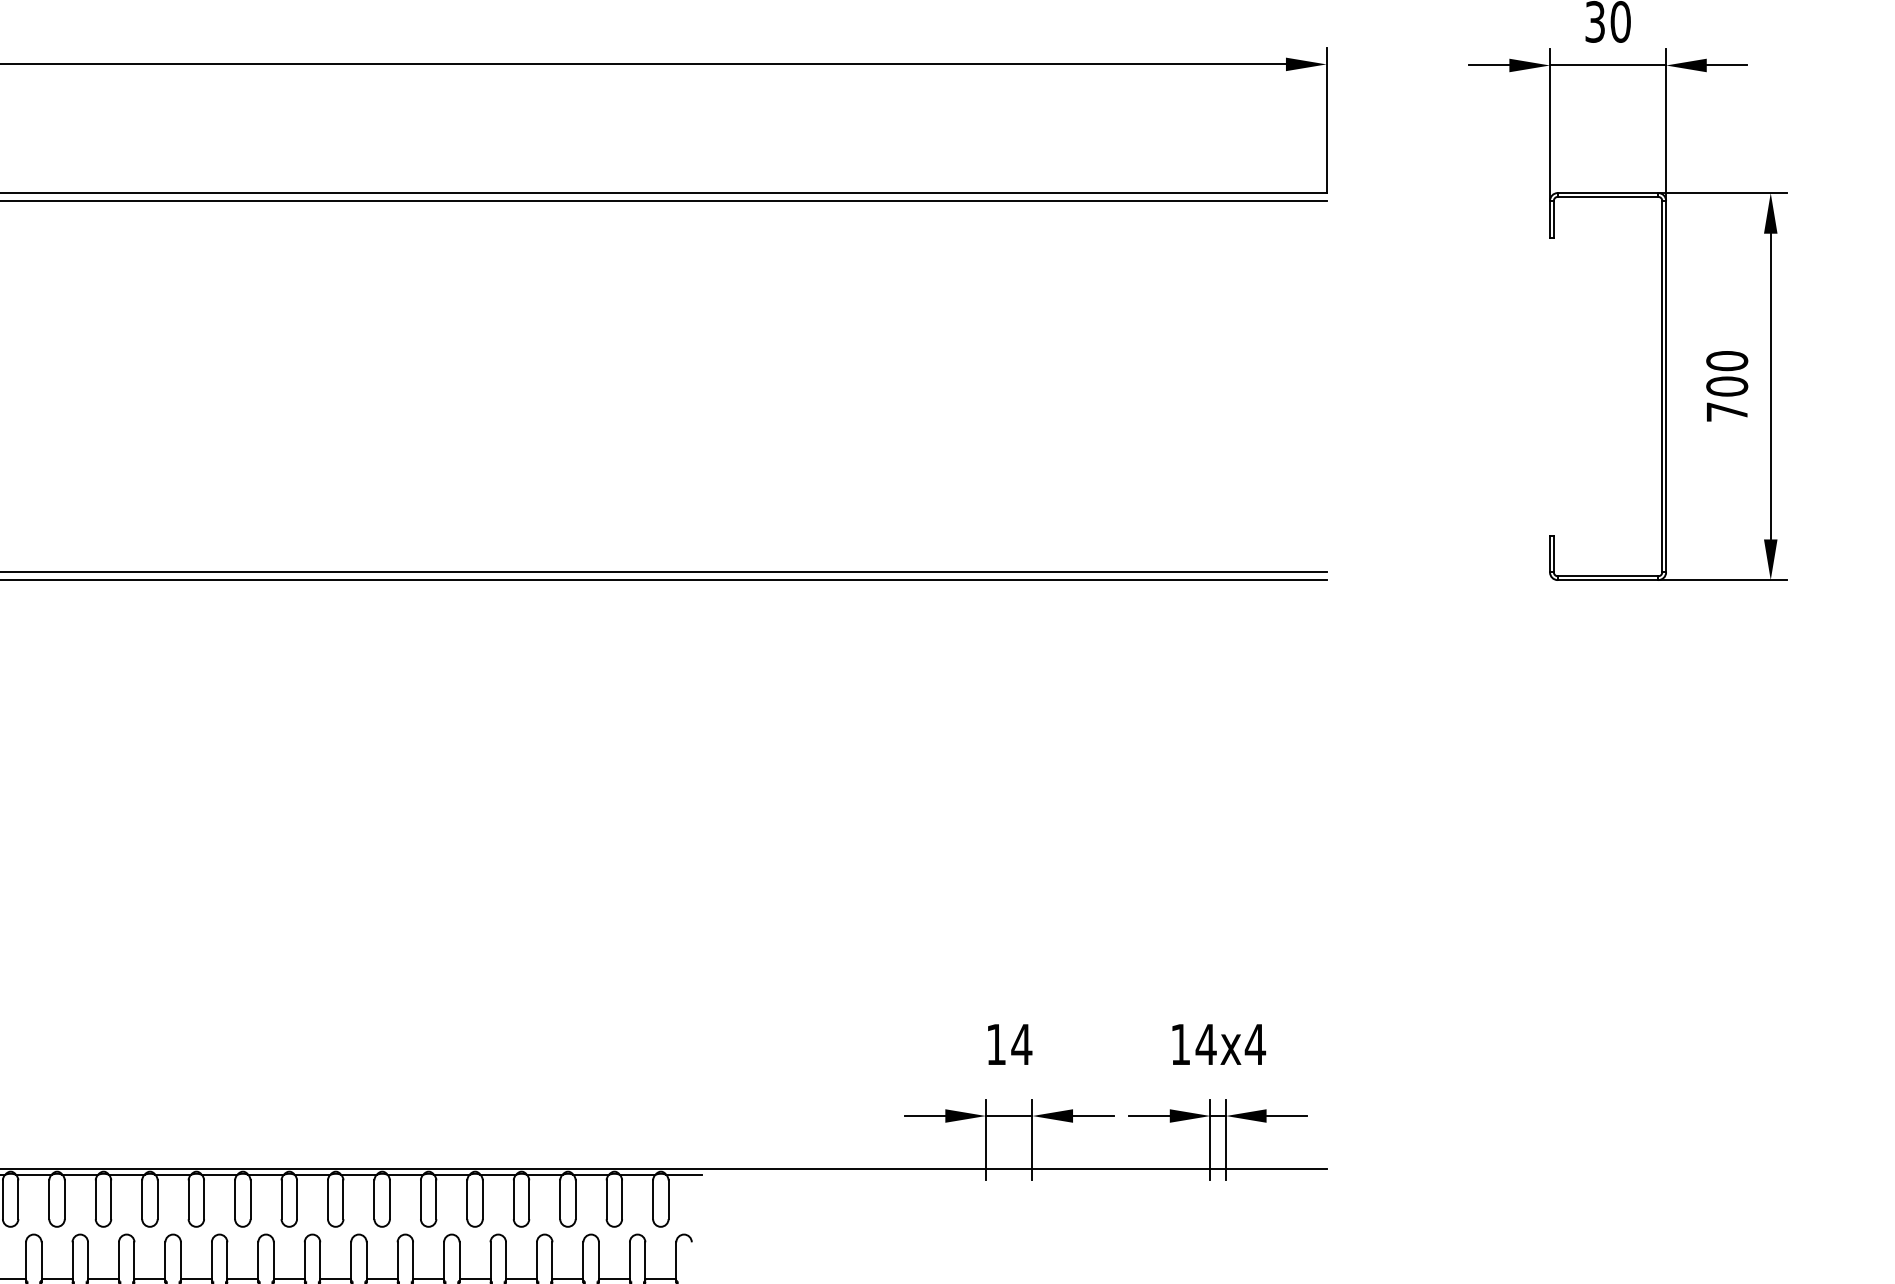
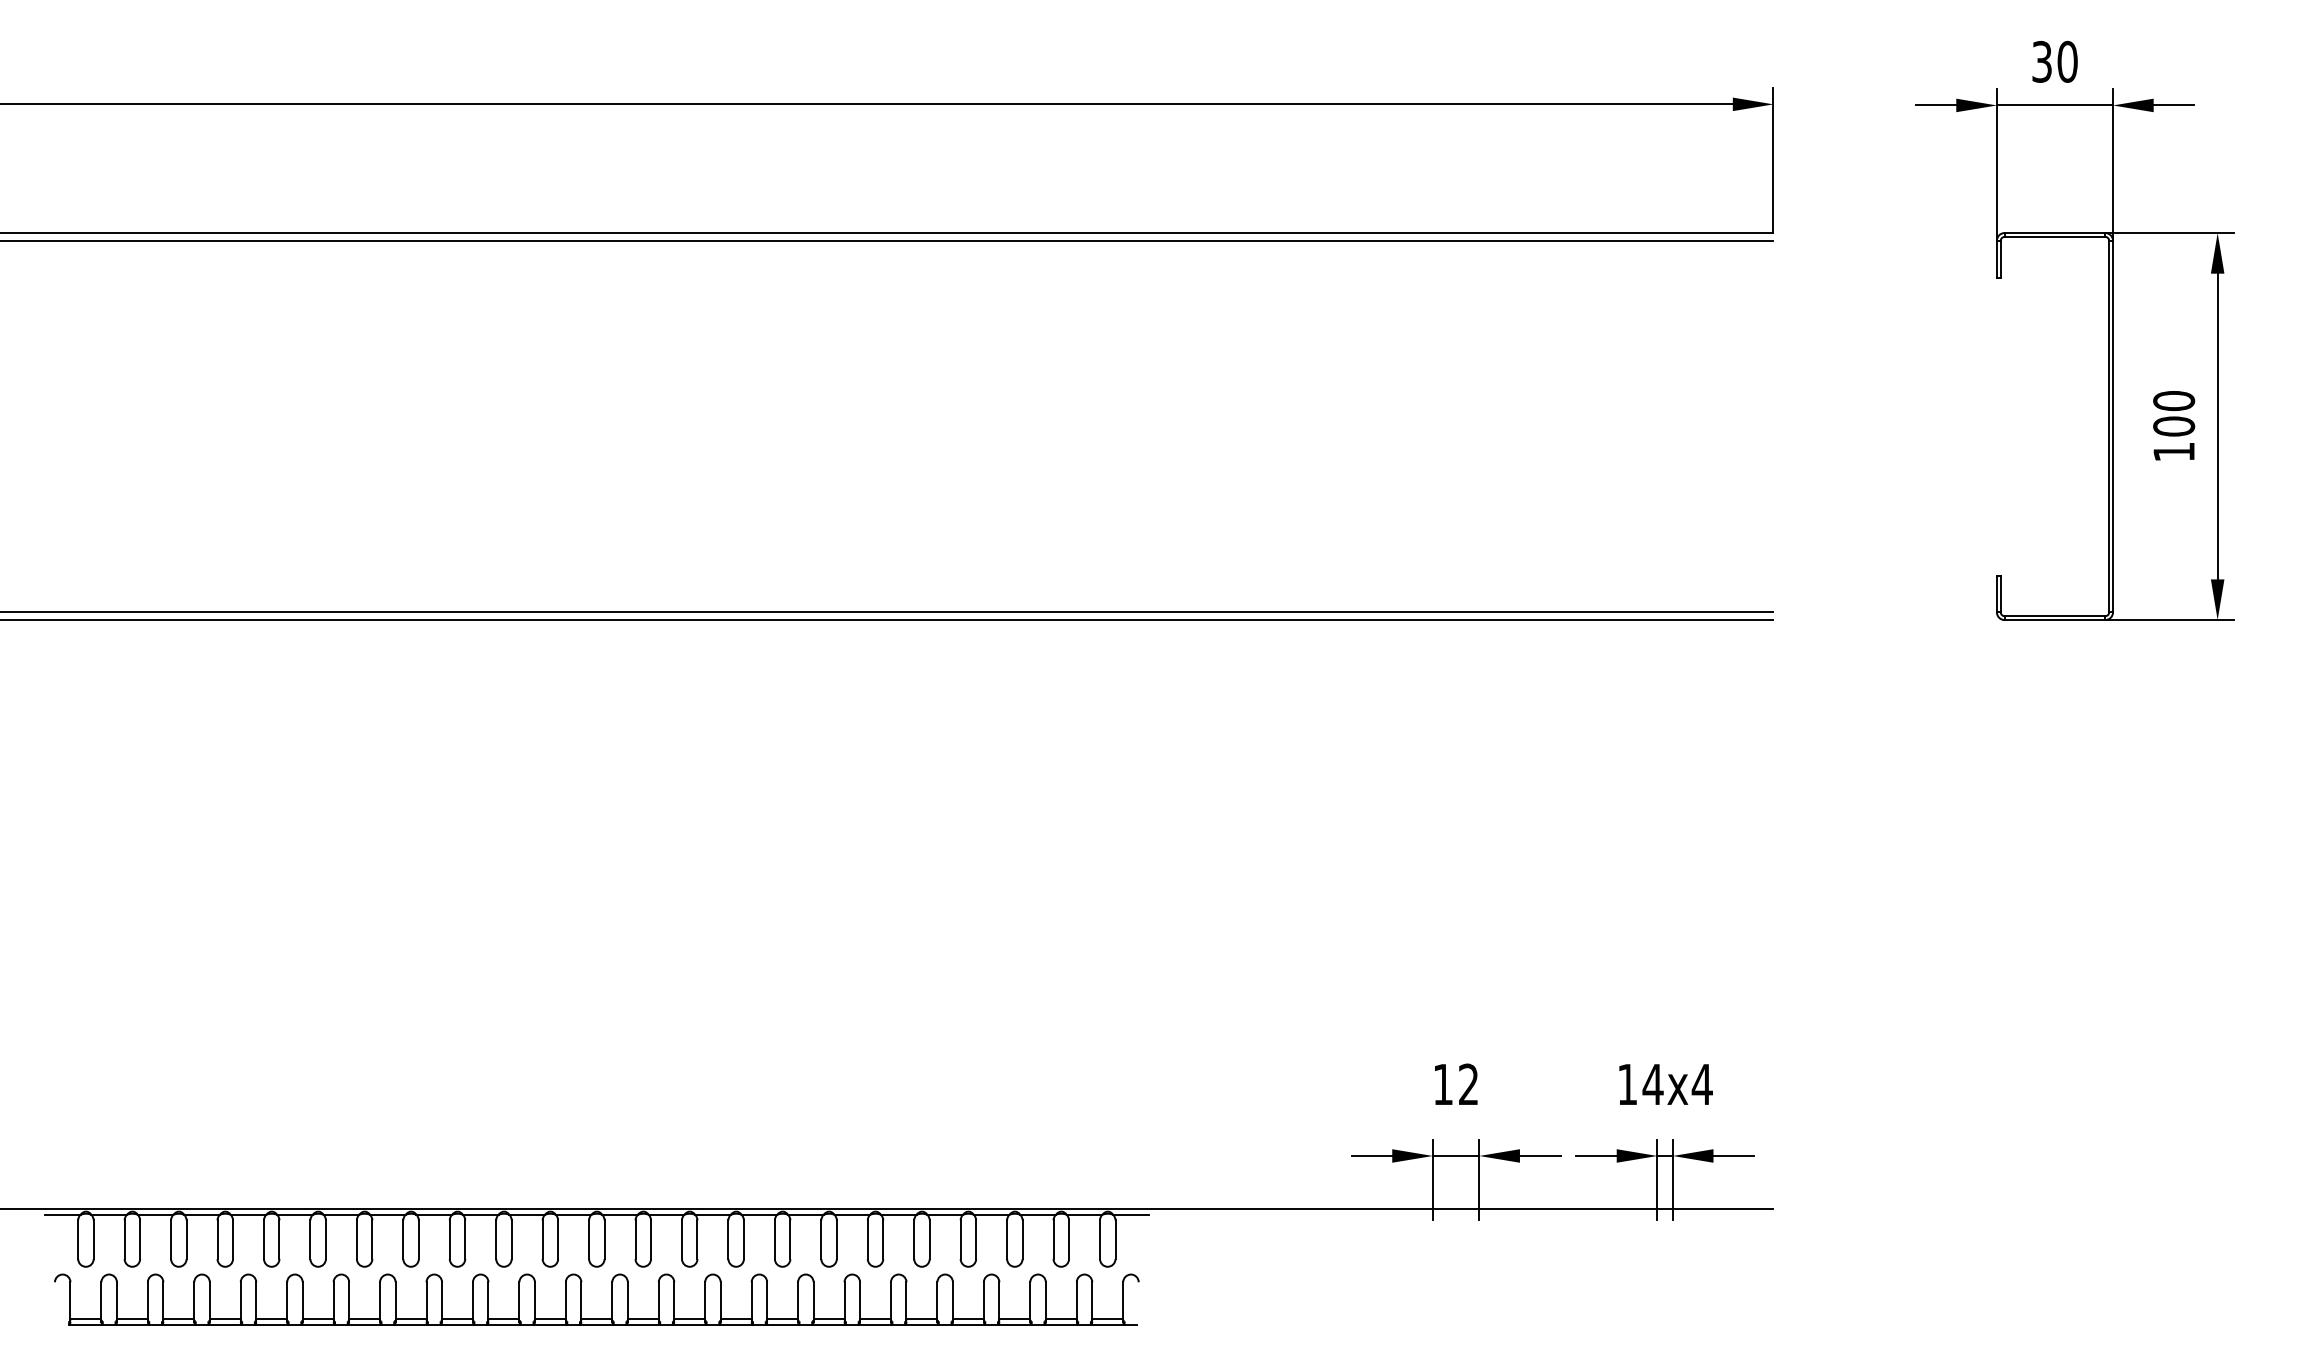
text: (1726, 411) -> (2173, 451), 700 -> 100
text: (1021, 1043) -> (1468, 1083), 14 -> 12

